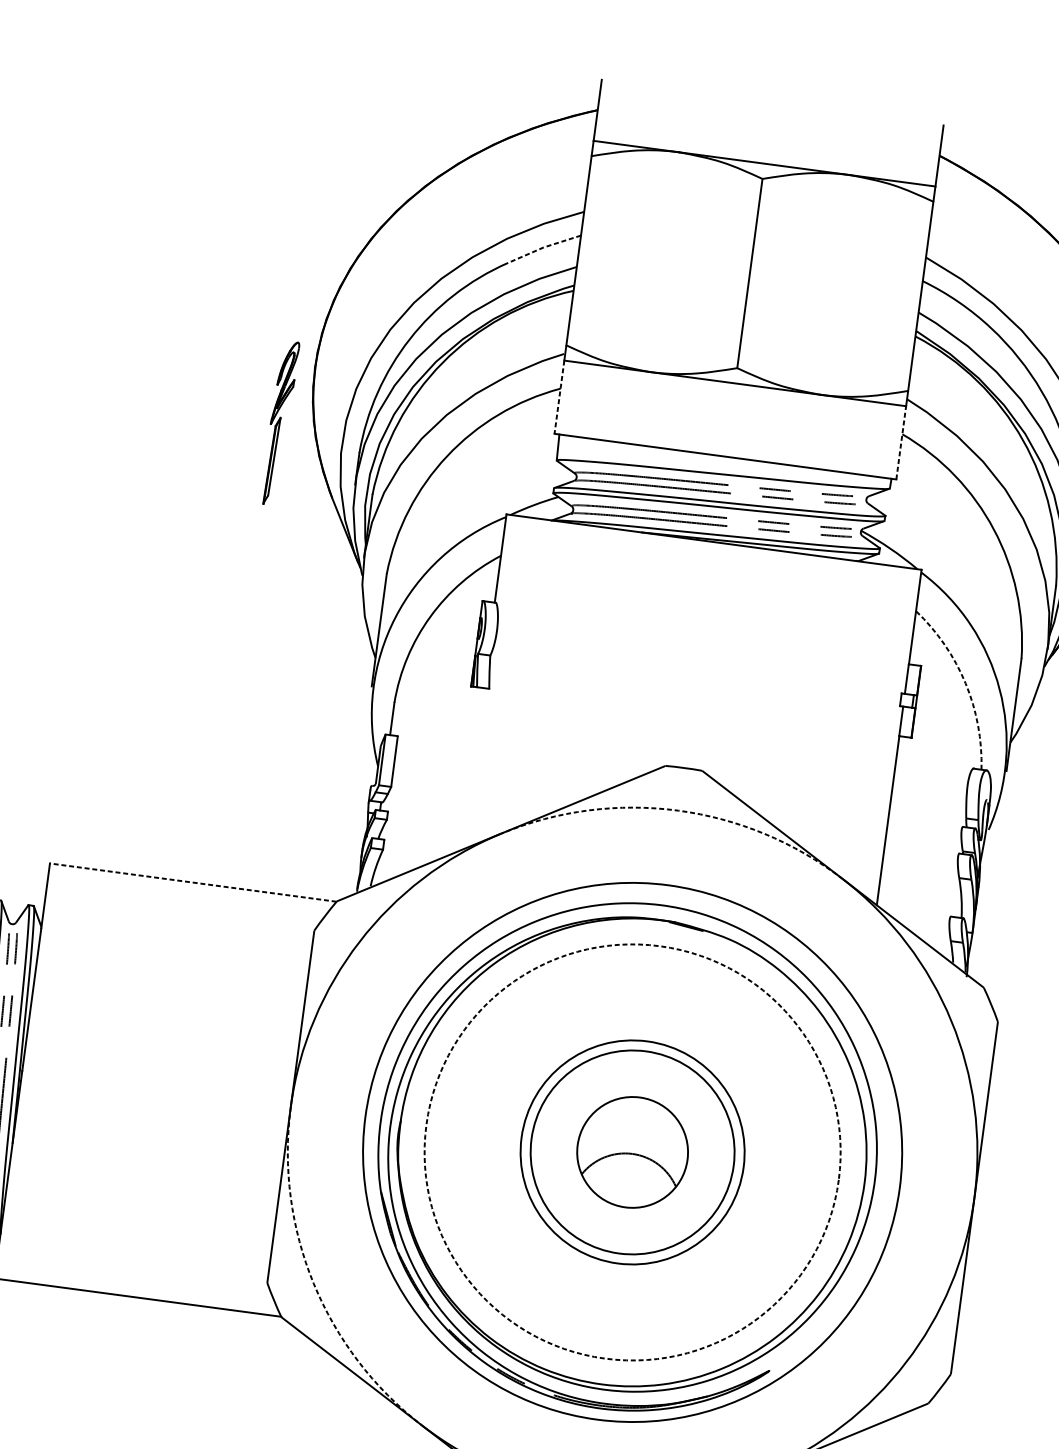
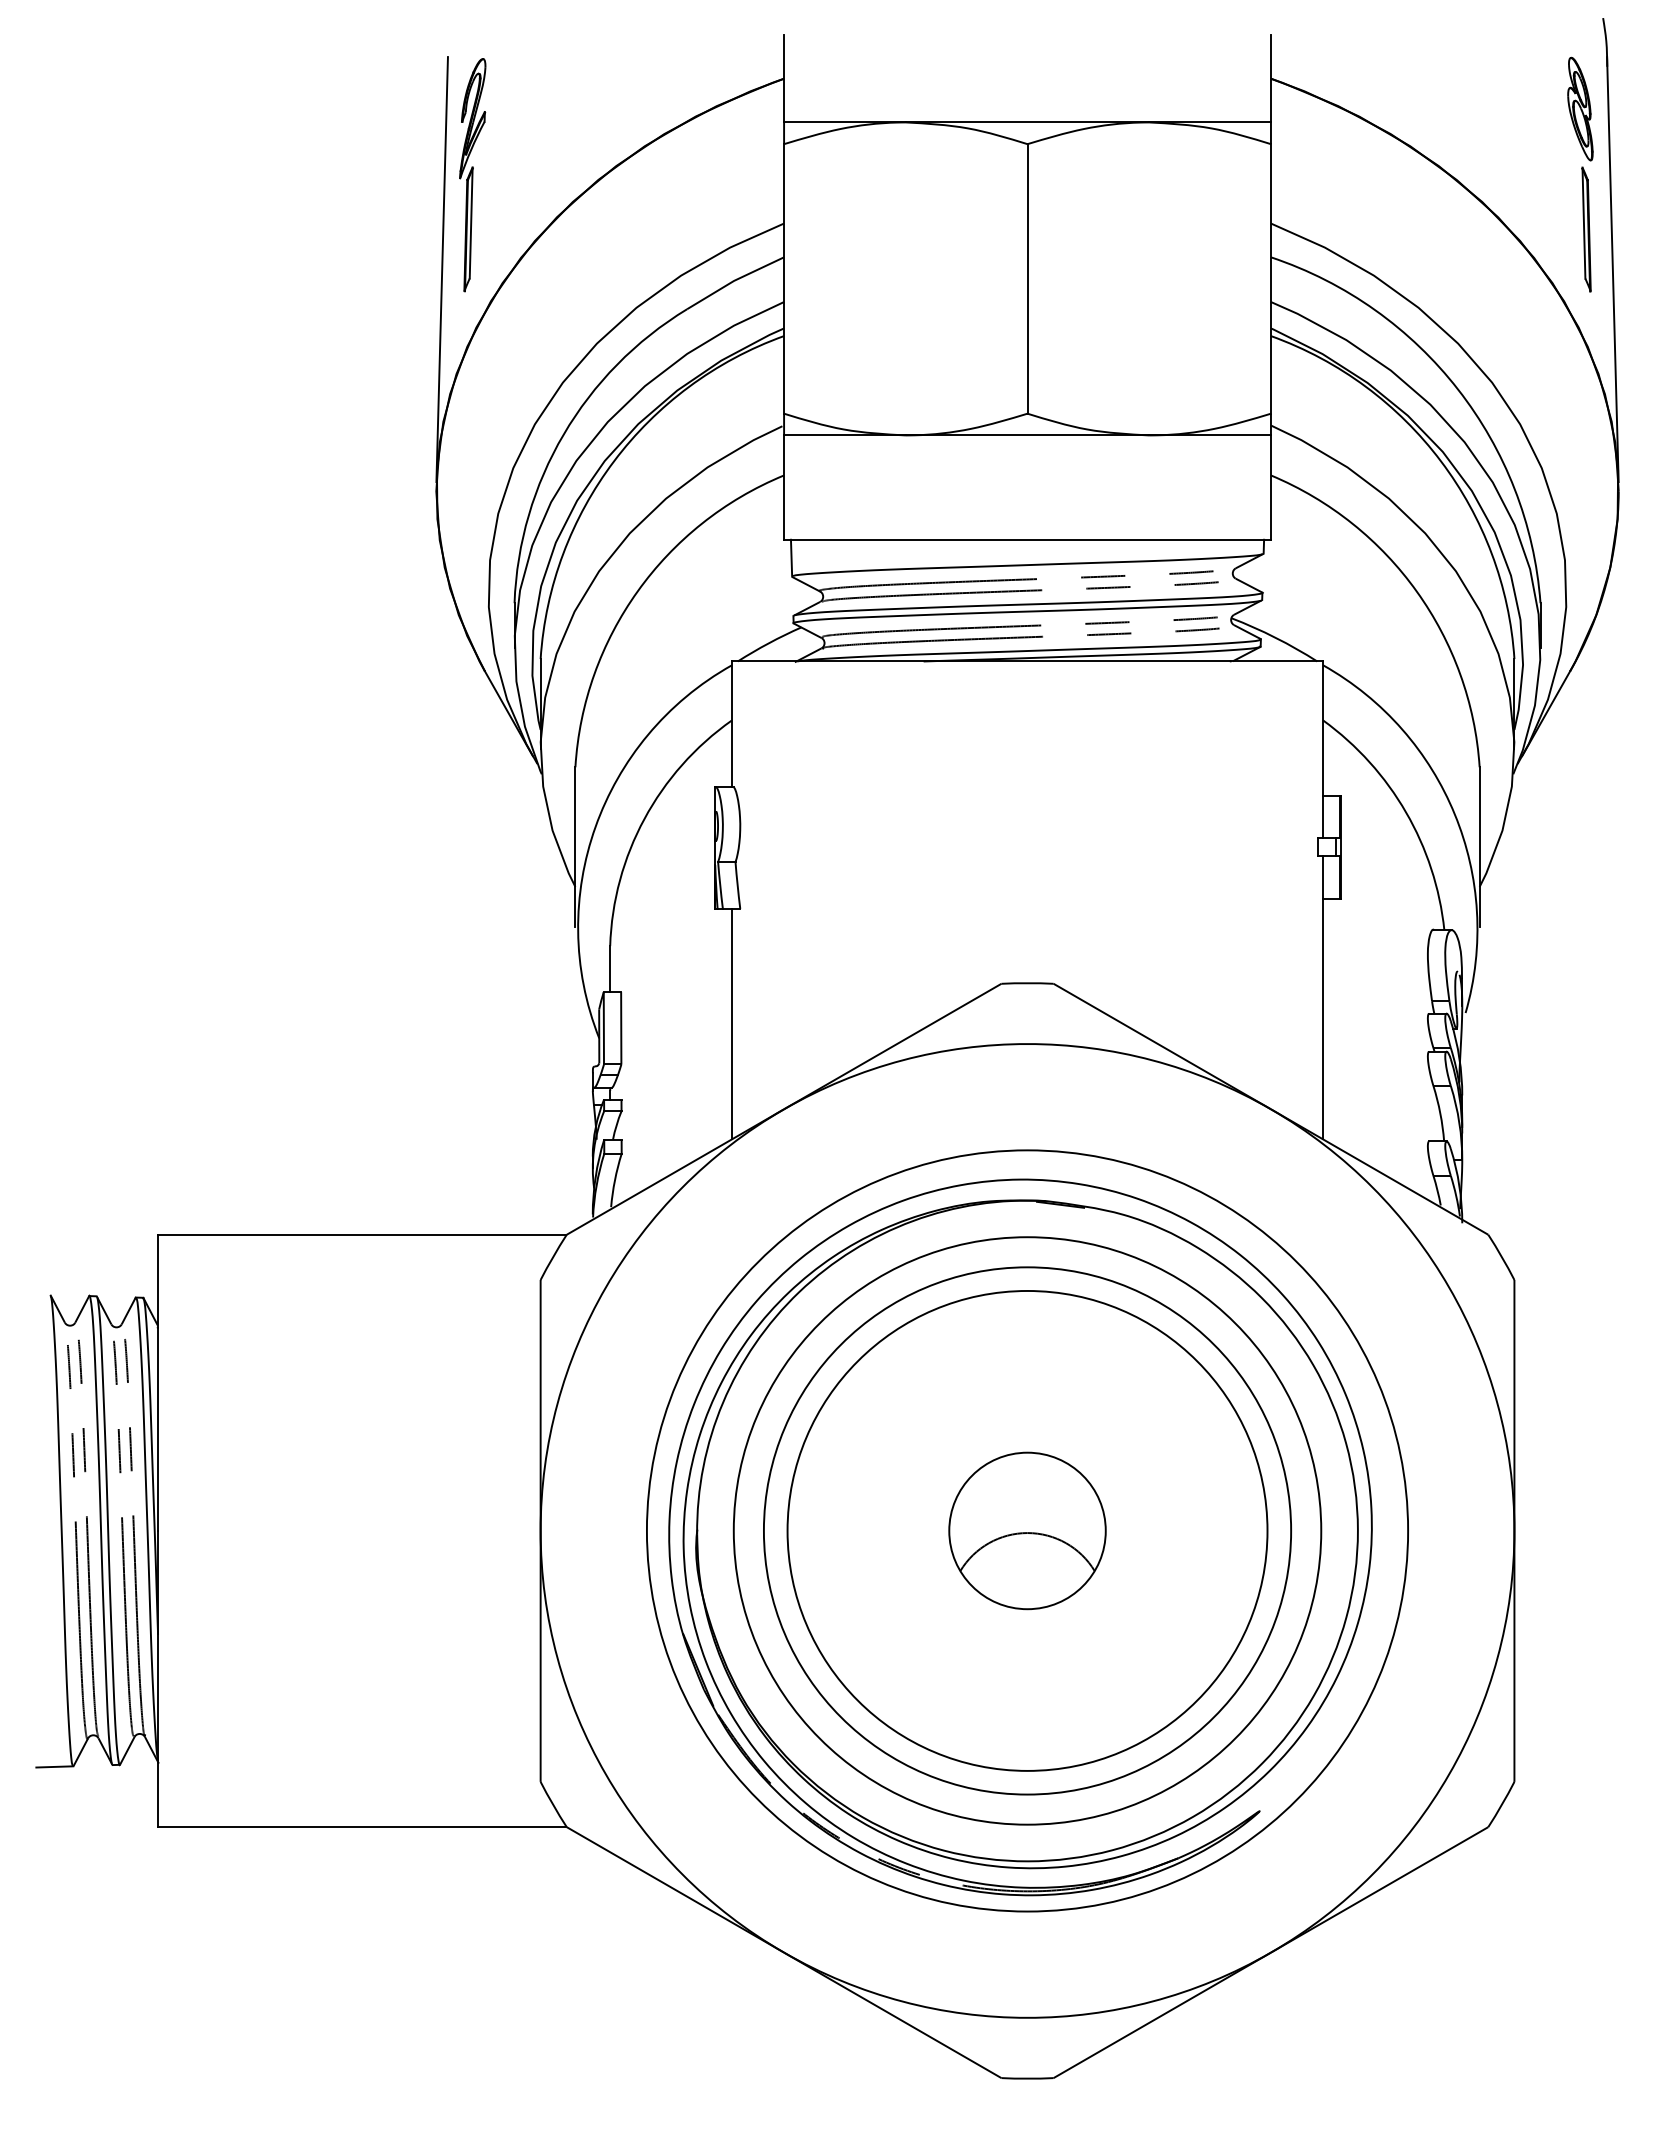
line: (339, 212) -> (441, 269), added
line: (544, 247) -> (734, 280), dashed -> solid
line: (559, 397) -> (784, 488), dashed -> solid
part: (279, 423) -> (472, 175), moved
line: (900, 442) -> (1270, 487), dashed -> solid
arc: (965, 683) -> (1406, 812), dashed -> solid
line: (472, 768) -> (731, 1023), added
arc: (678, 810) -> (1027, 1044), dashed -> solid
line: (192, 882) -> (361, 1235), dashed -> solid
circle: (632, 1152) -> (1027, 1530), dashed -> solid
circle: (632, 1152) -> (1027, 1530), size x1.67
circle: (632, 1152) -> (1027, 1530), size x1.67
arc: (313, 1283) -> (605, 1774), dashed -> solid

